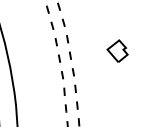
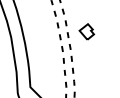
part: (117, 50) -> (86, 31), moved

